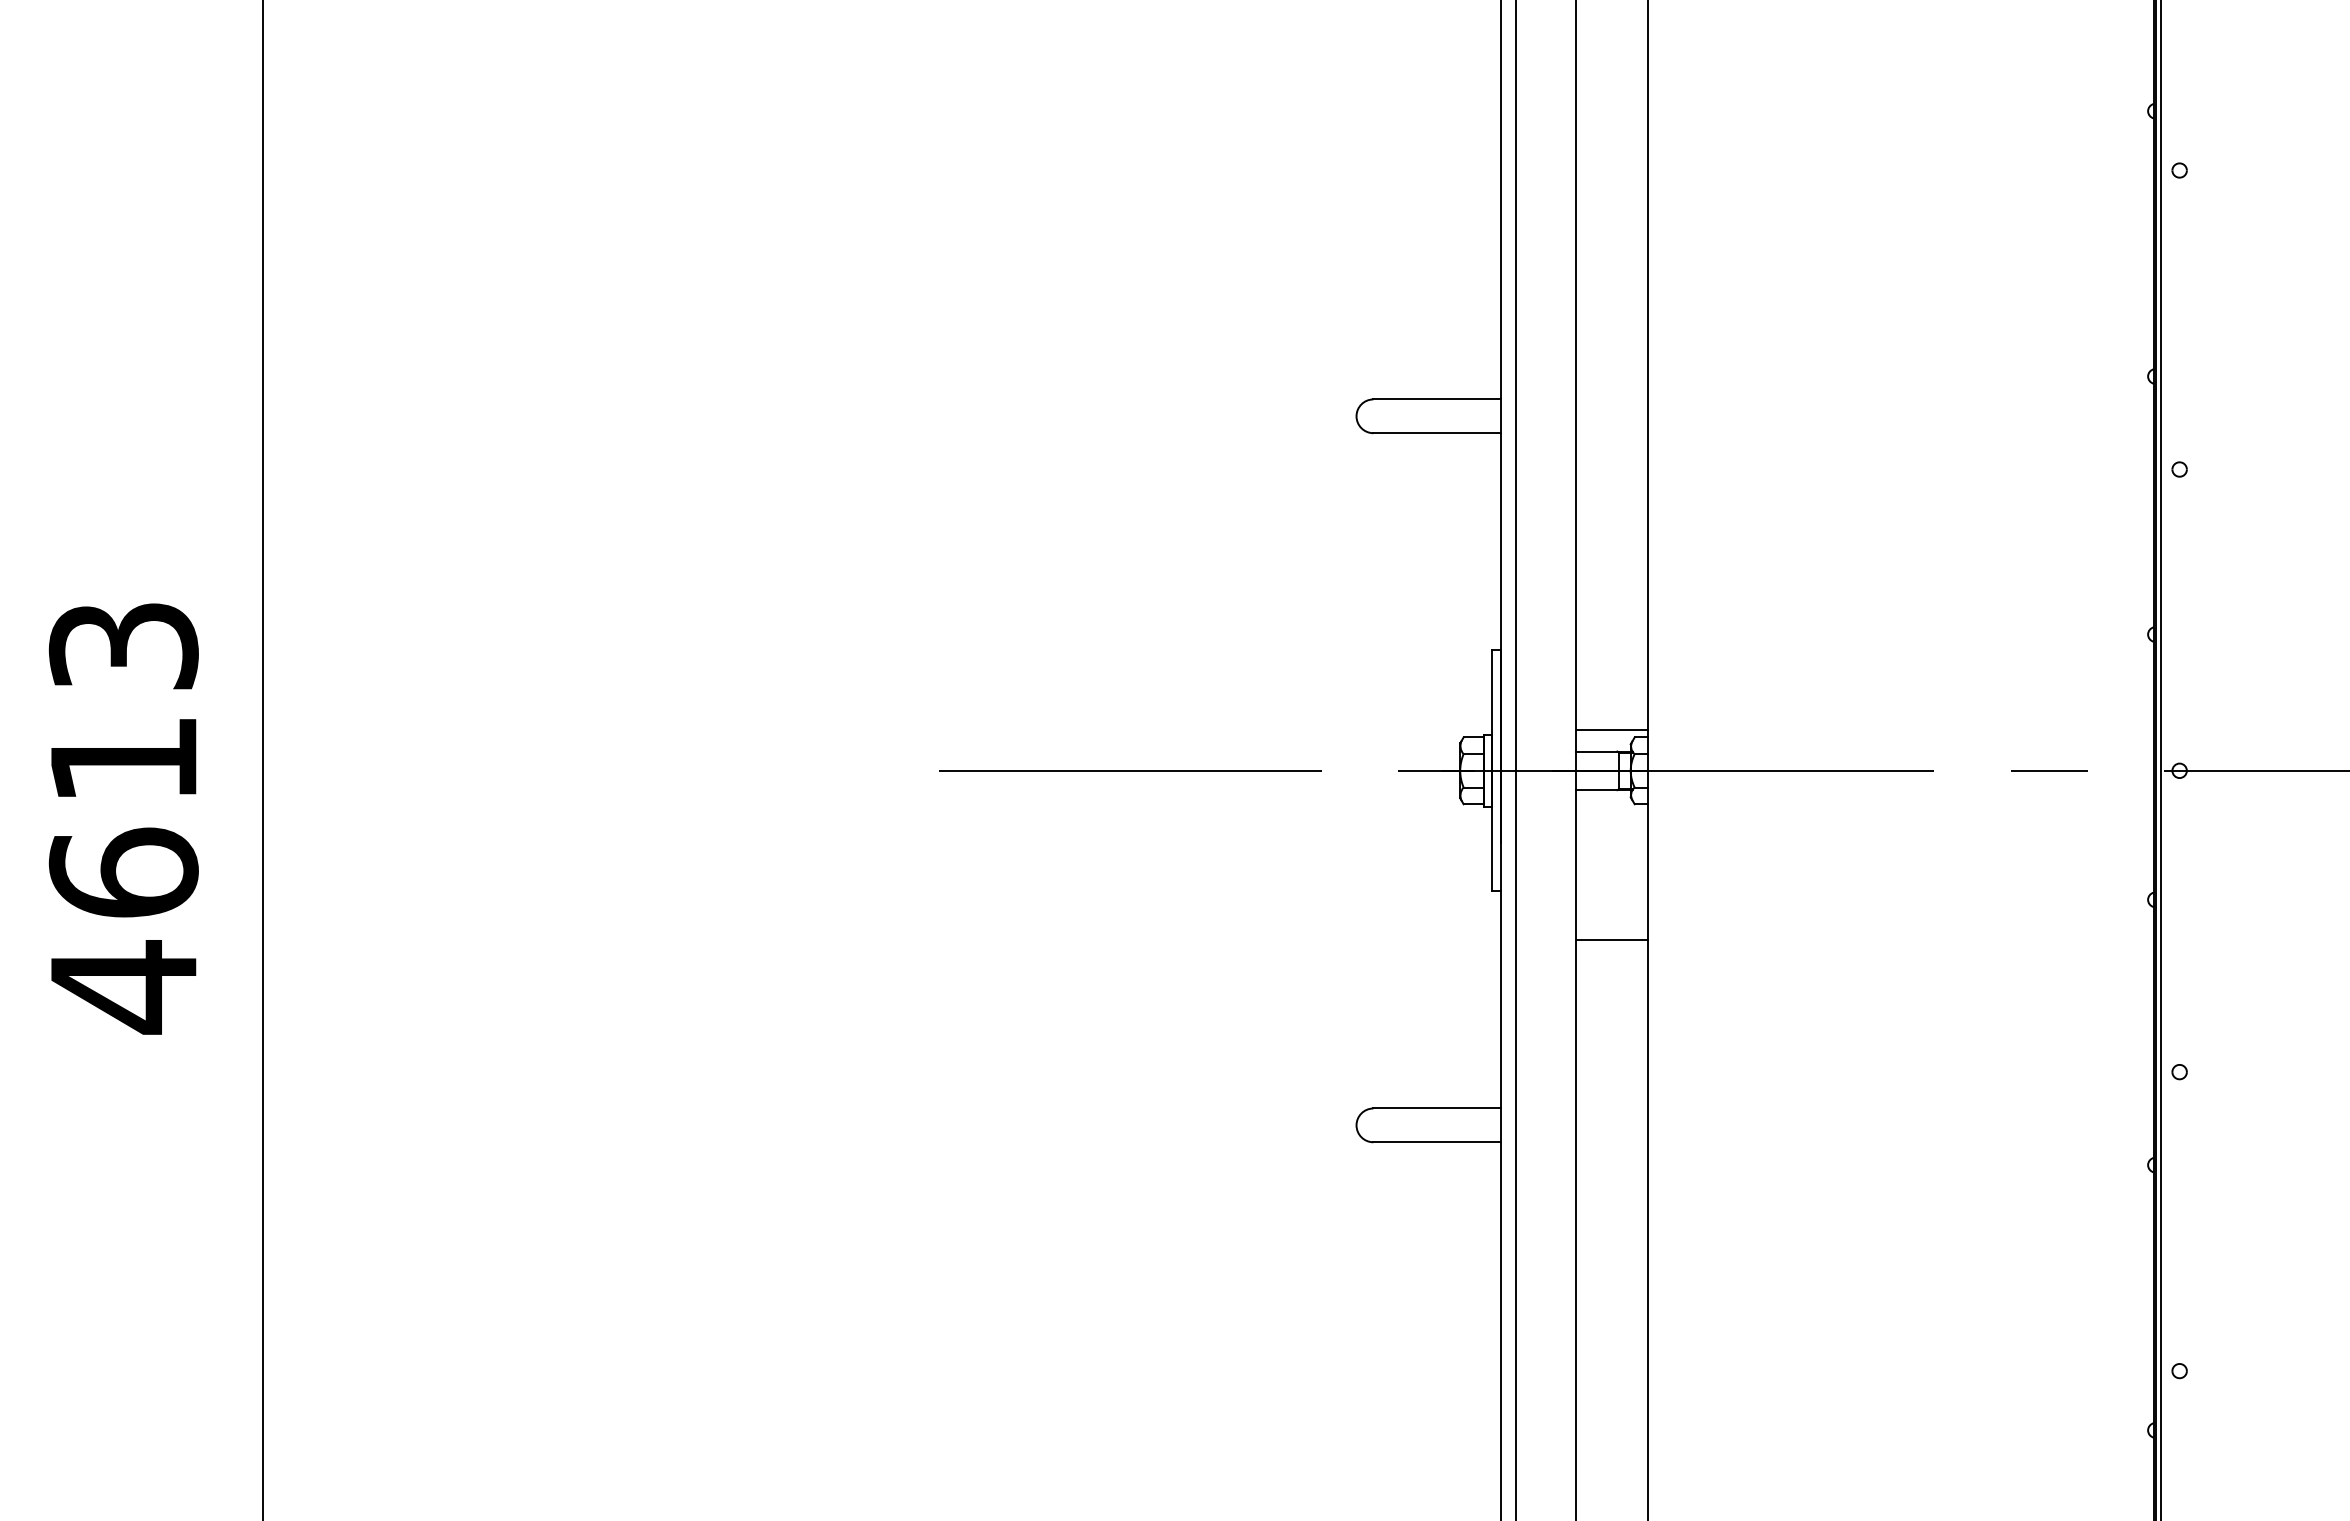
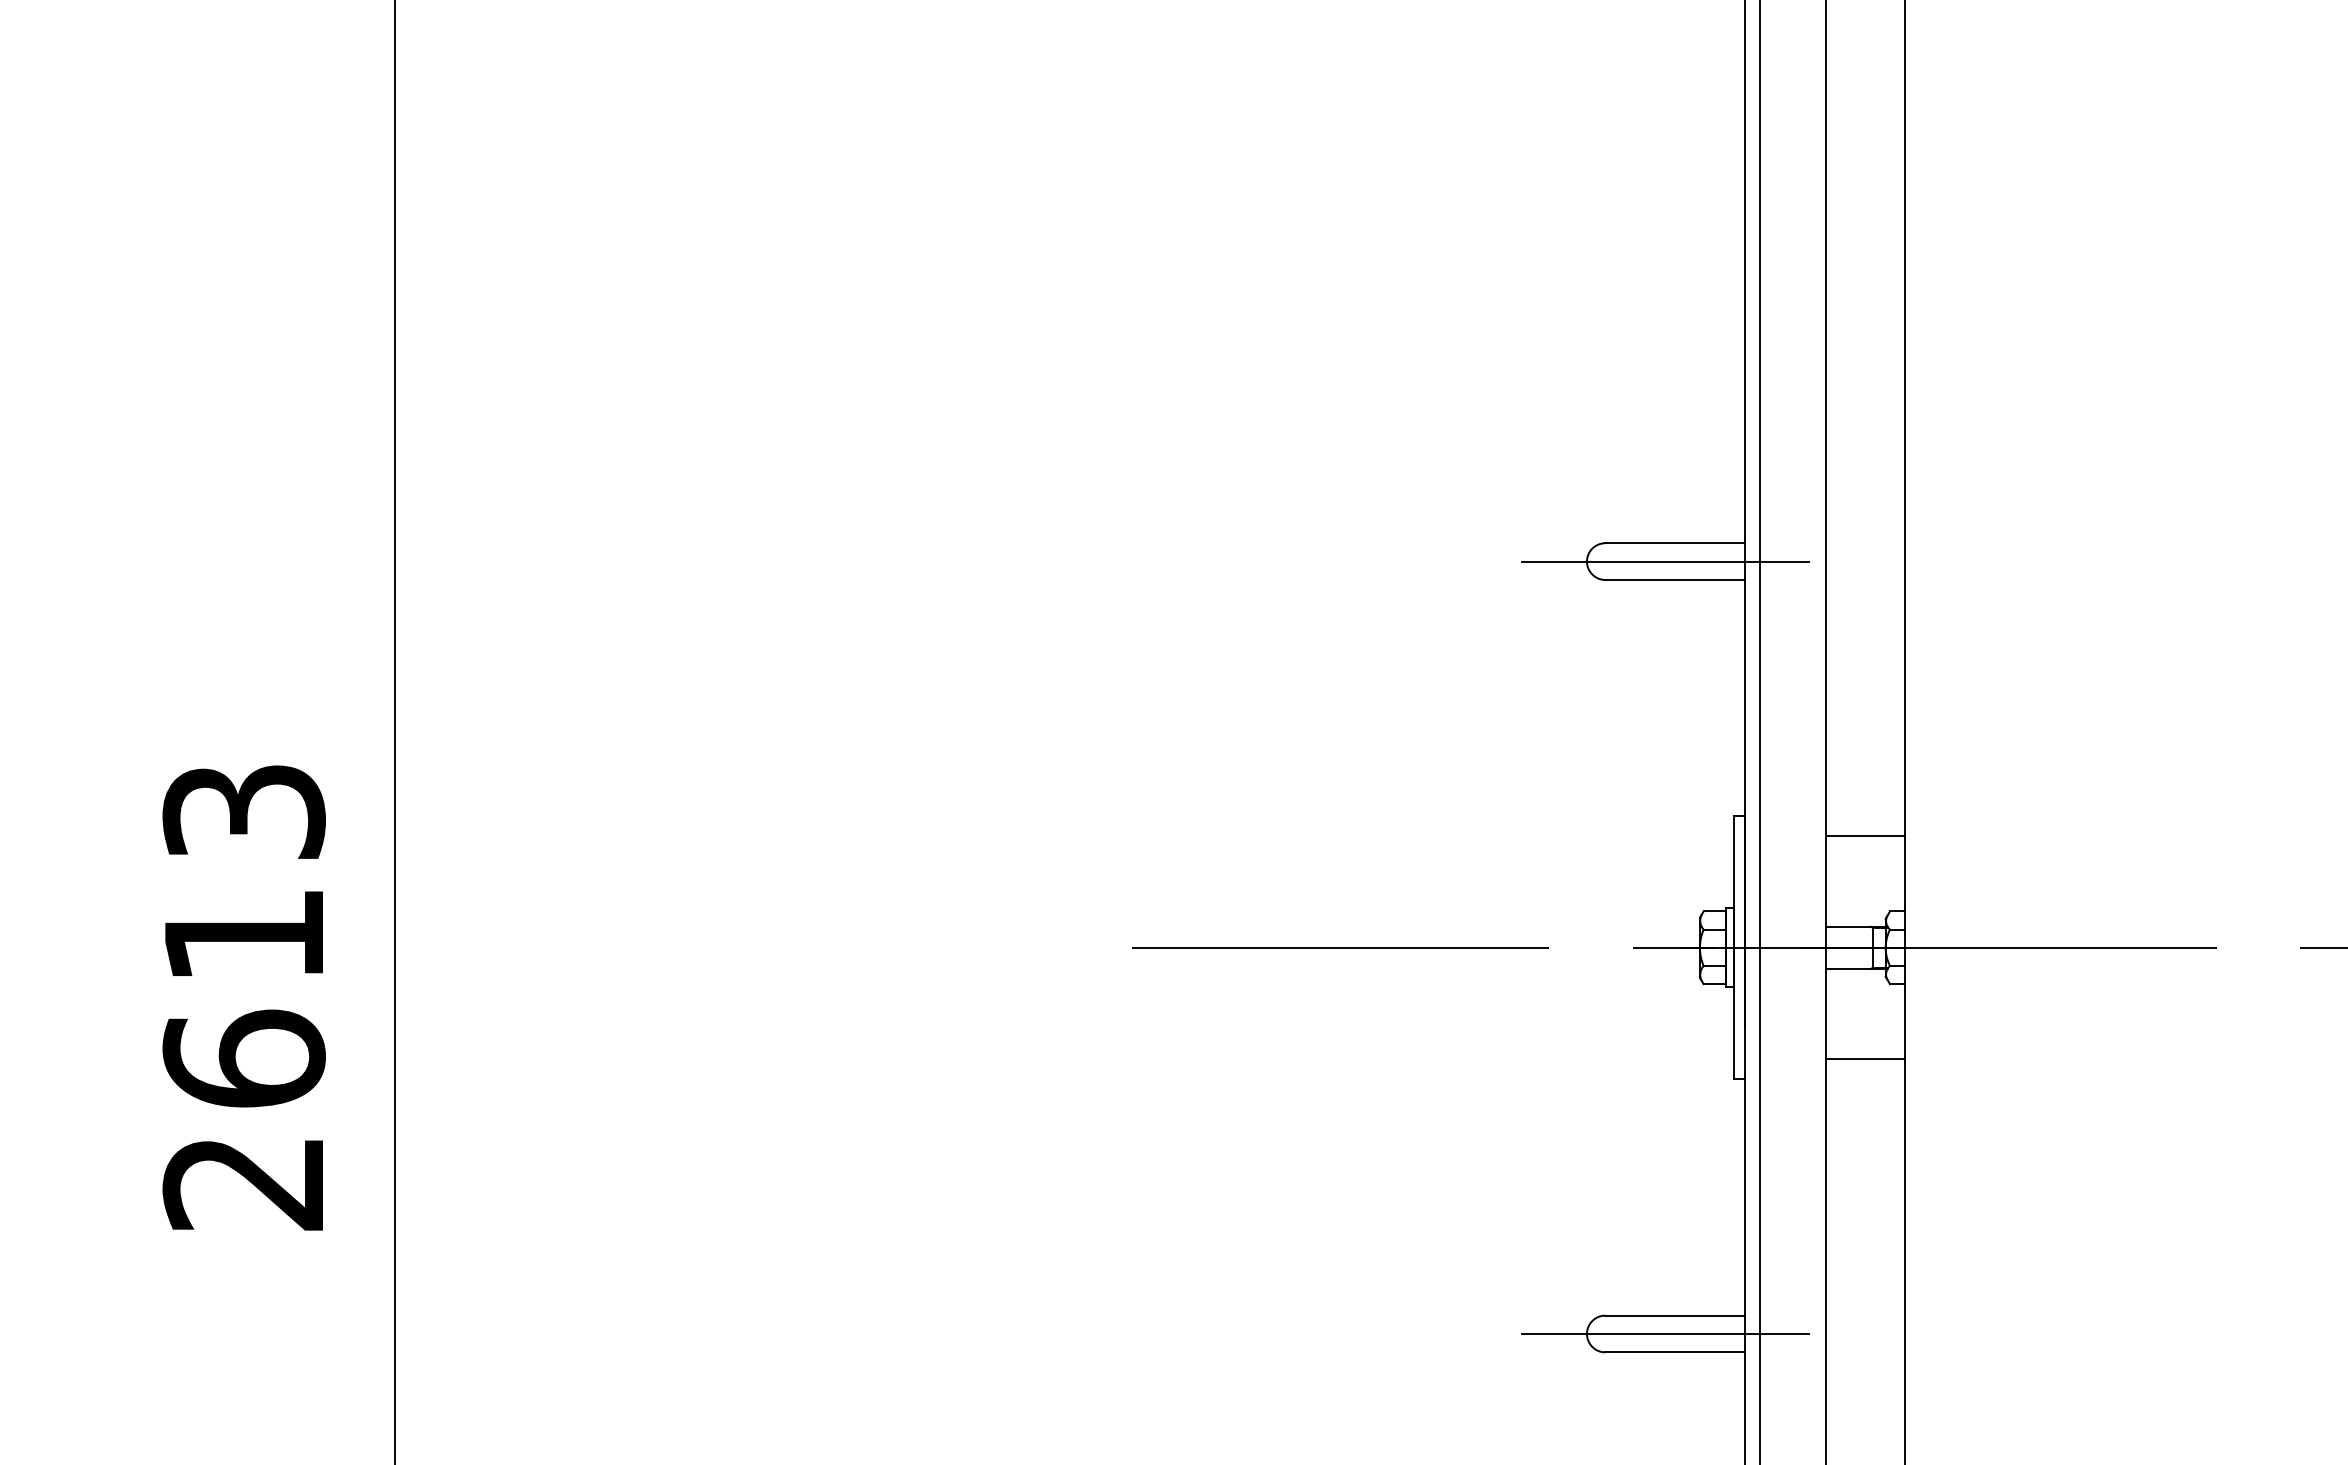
line: (1428, 416) -> (1665, 561), added
line: (1612, 729) -> (1865, 836), moved
line: (1612, 940) -> (1865, 1059), moved
text: (122, 987) -> (242, 1183), 4613 -> 2613
line: (1428, 1125) -> (1665, 1334), added

